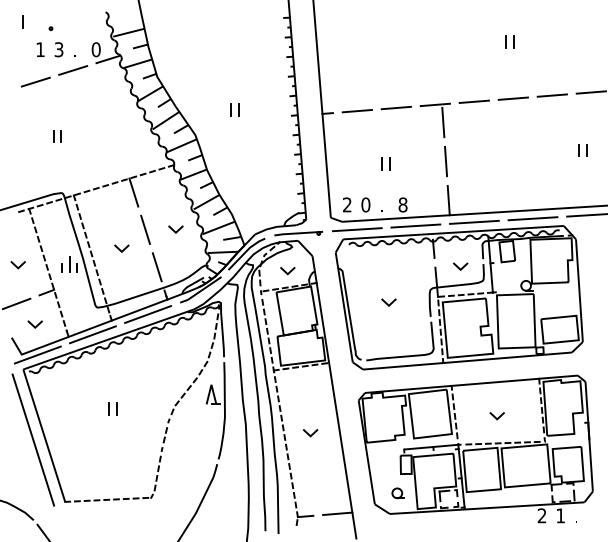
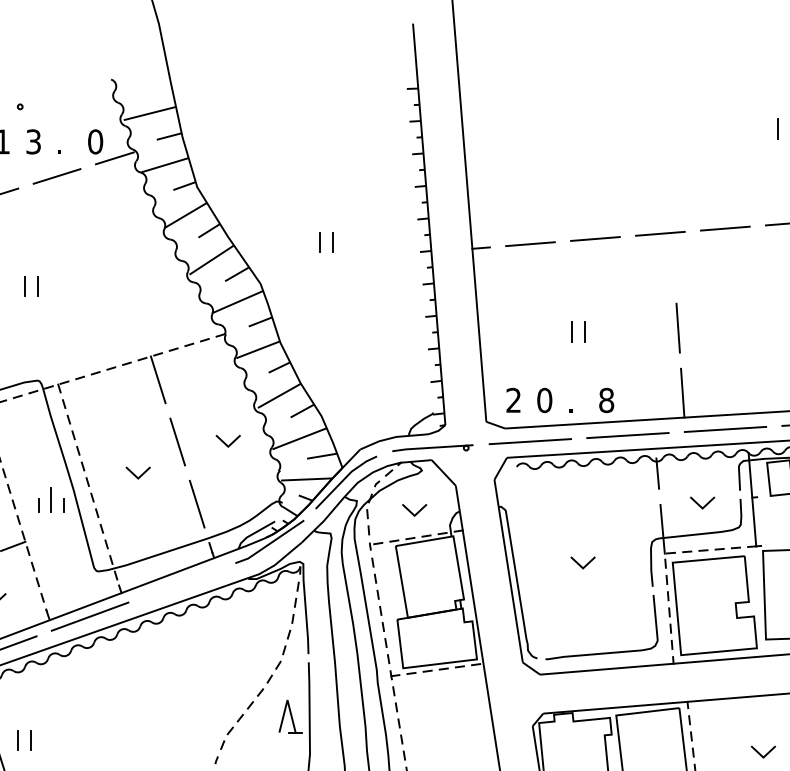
line: (443, 122) -> (673, 263), removed
line: (147, 314) -> (180, 582), removed
part: (112, 408) -> (24, 739), moved

